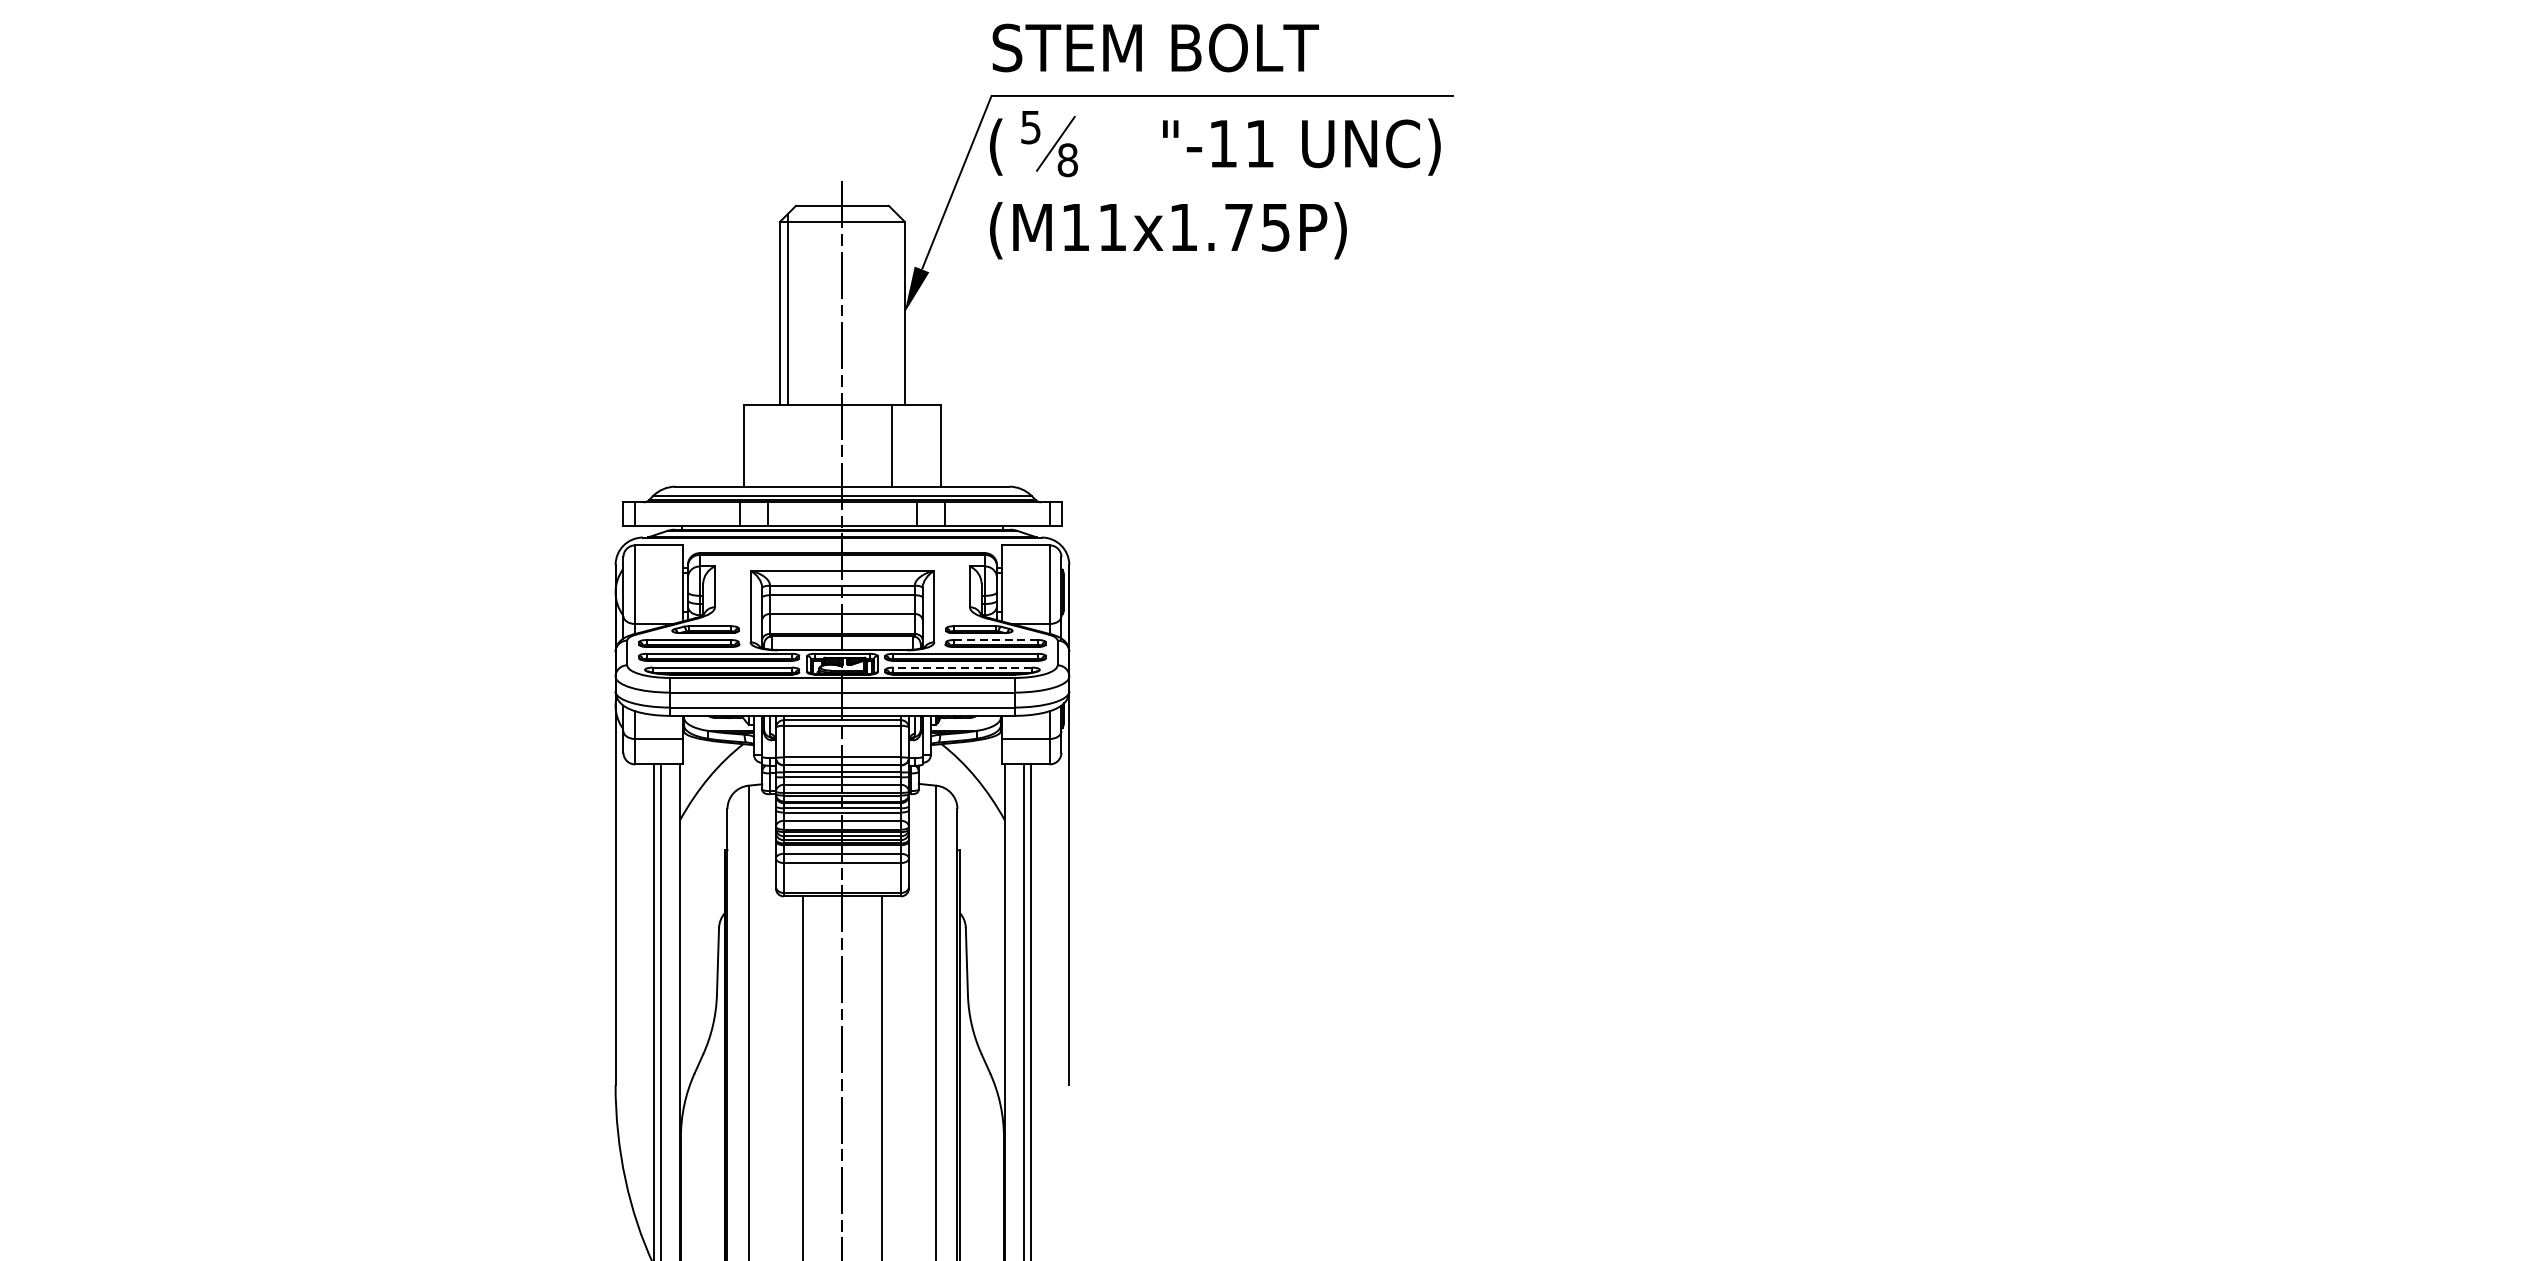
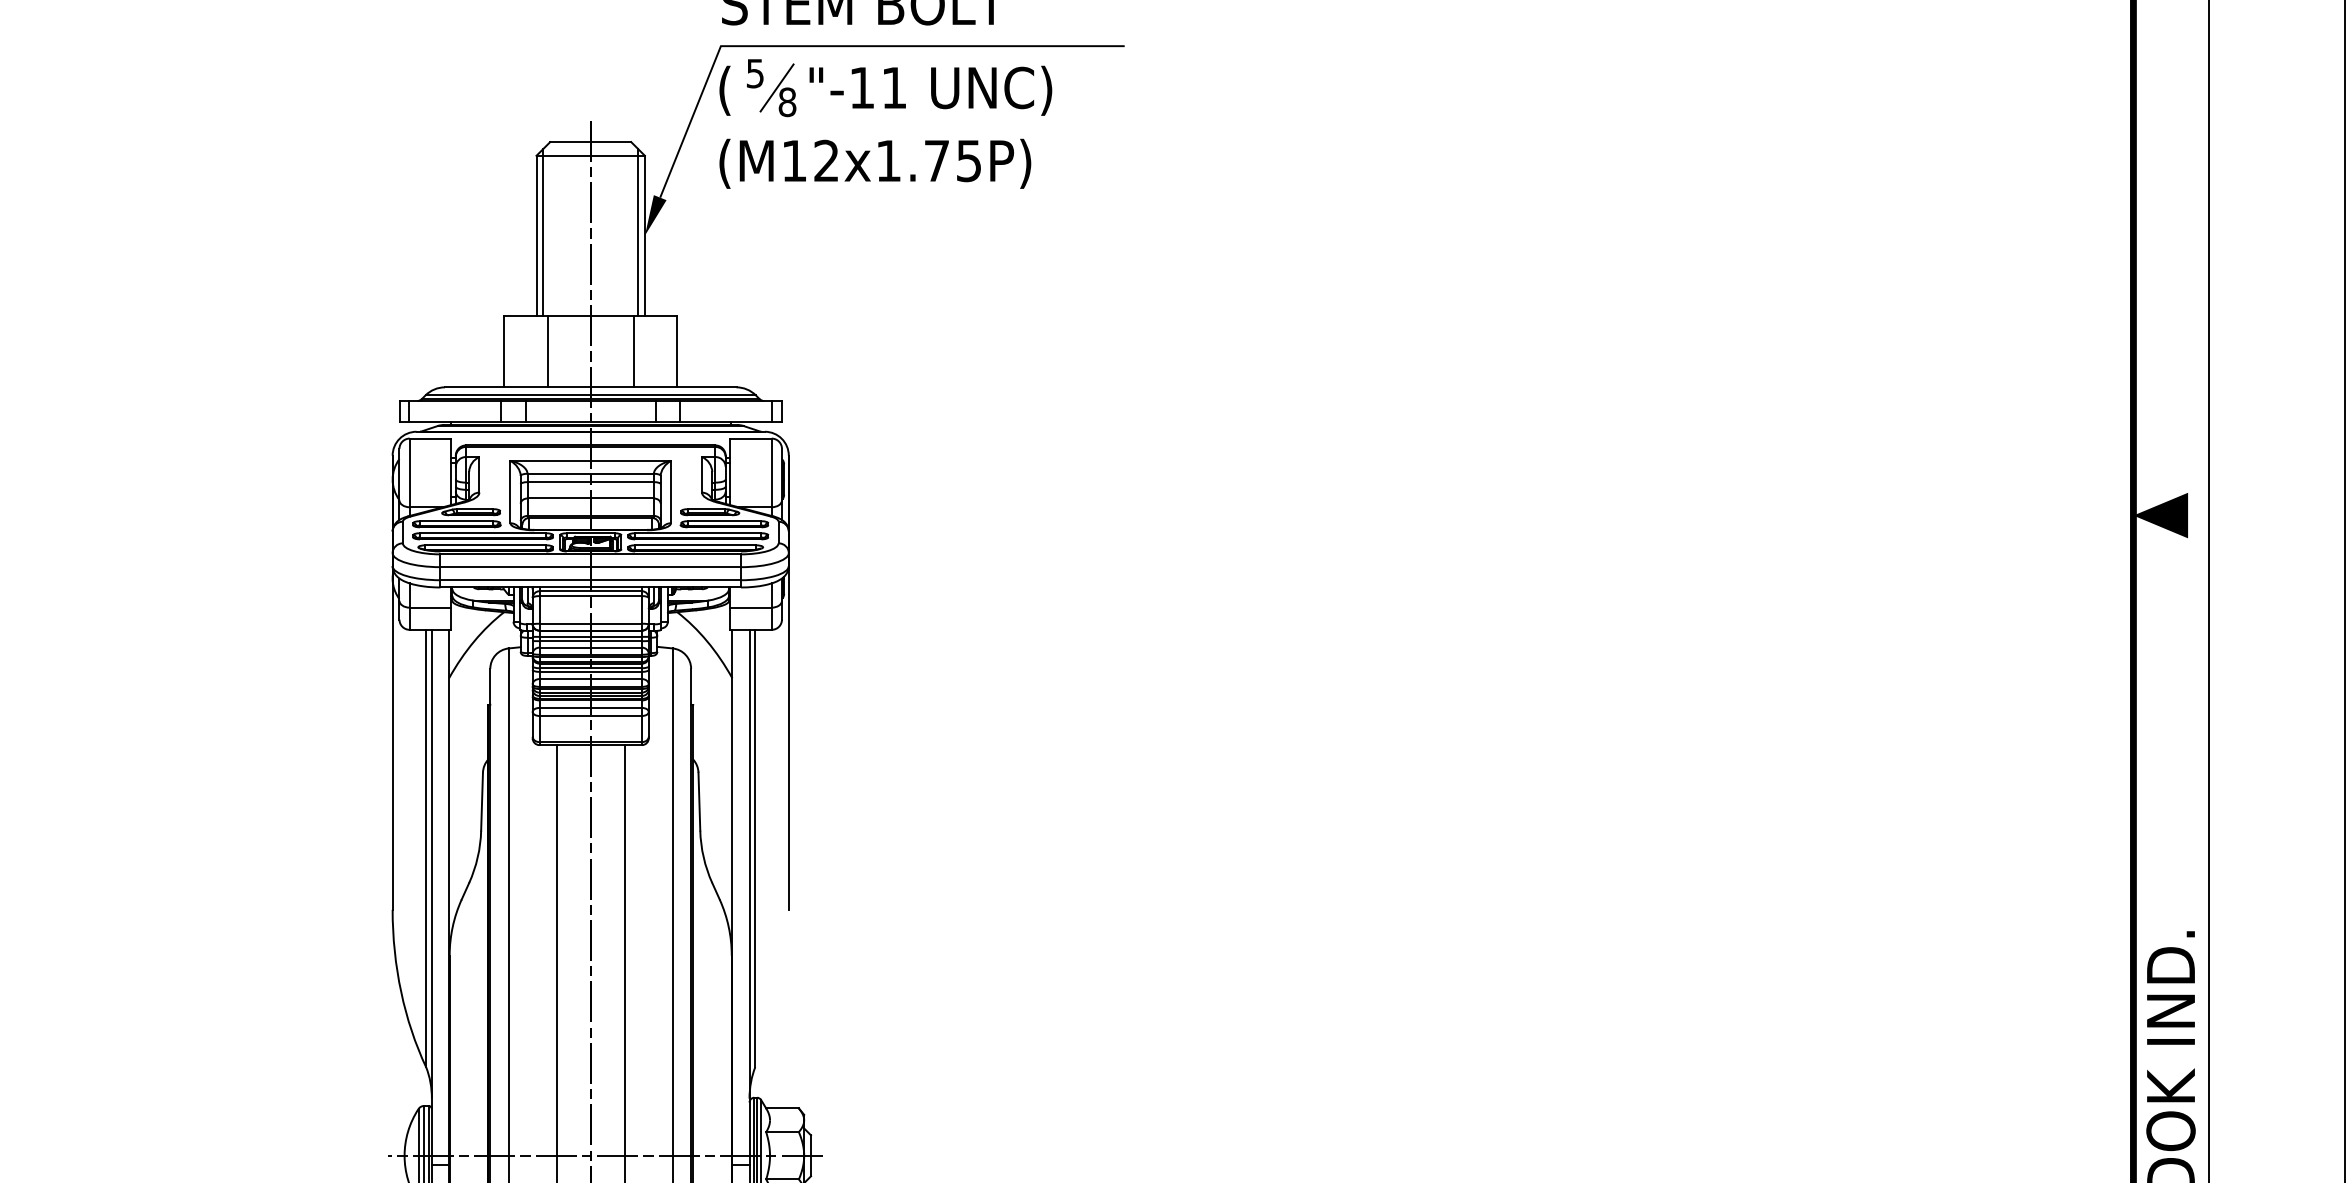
text: (1301, 146) -> (930, 90), moved
text: (1112, 226) -> (826, 160), (M11x1.75P) -> (M12x1.75P)
line: (897, 308) -> (638, 231), added
line: (792, 445) -> (547, 351), added
line: (995, 640) -> (724, 521), dashed -> solid
line: (962, 667) -> (695, 545), dashed -> solid

